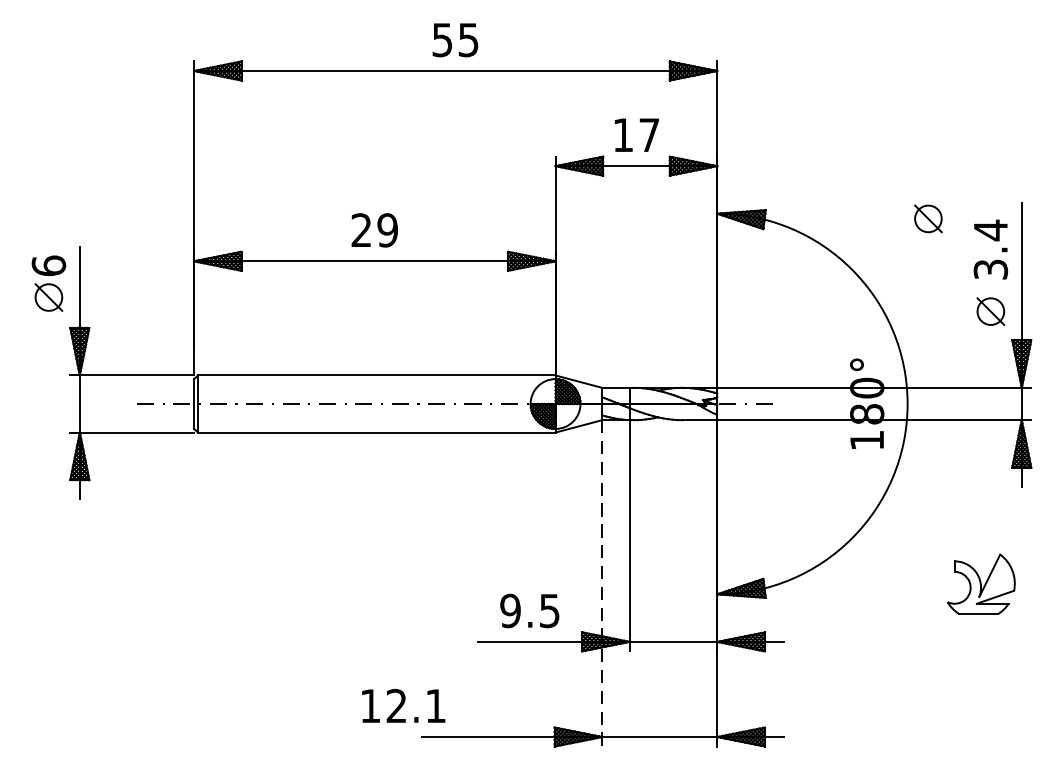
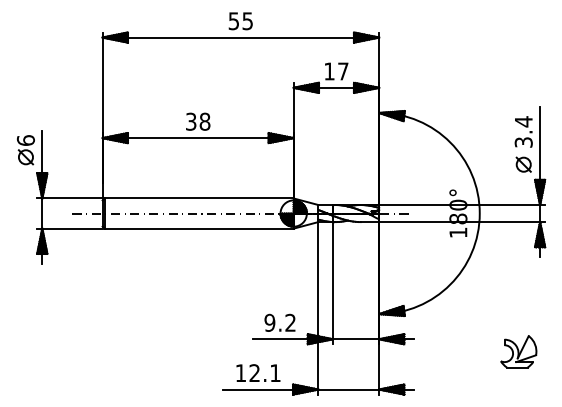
part: (927, 218) -> (490, 115), removed
text: (375, 229) -> (198, 121), 29 -> 38
line: (602, 583) -> (318, 308), dashed -> solid
part: (980, 583) -> (518, 351), moved
text: (549, 610) -> (290, 322), 9.5 -> 9.2
text: (403, 704) -> (258, 372), moved

